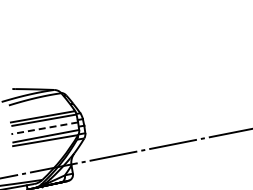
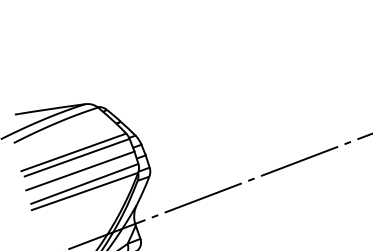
line: (44, 128) -> (79, 171), dashed -> solid

